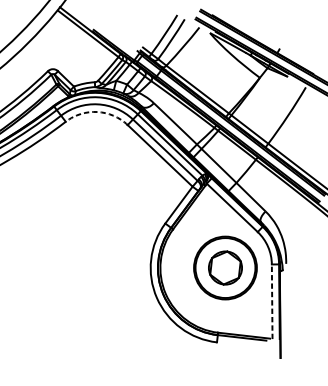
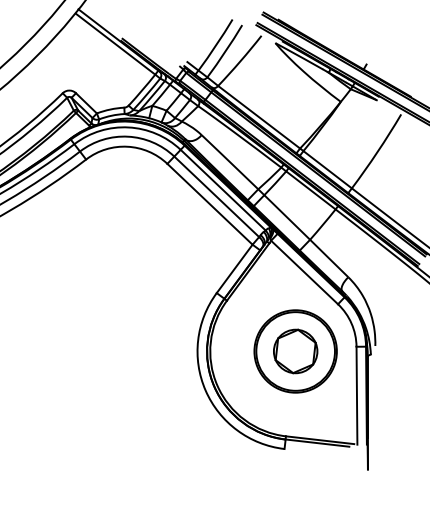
arc: (97, 111) -> (127, 146), dashed -> solid
line: (271, 301) -> (356, 395), dashed -> solid

